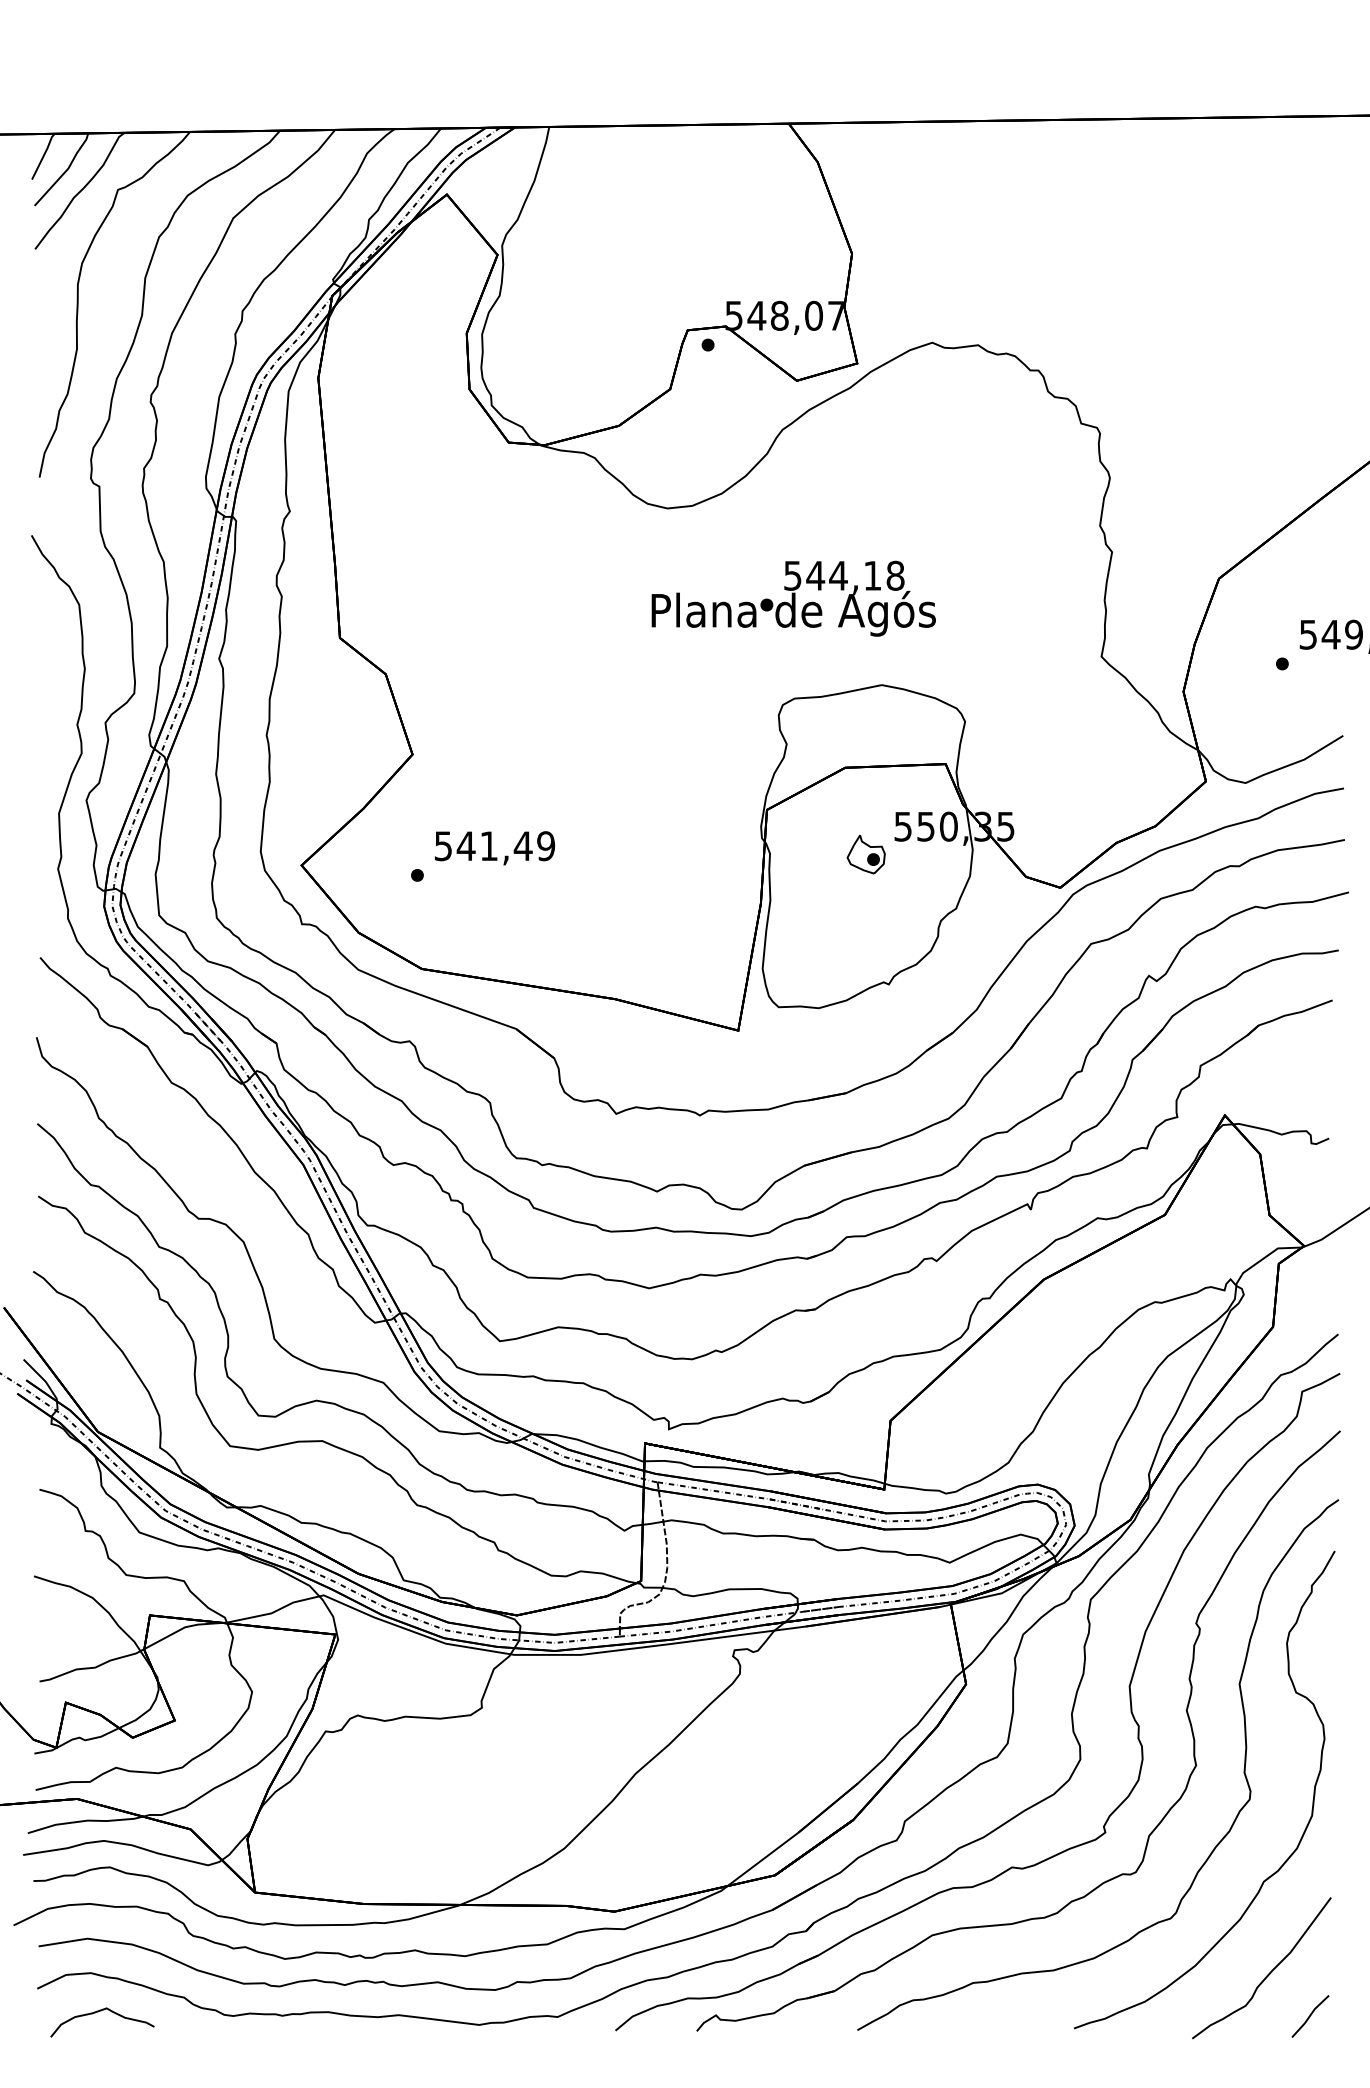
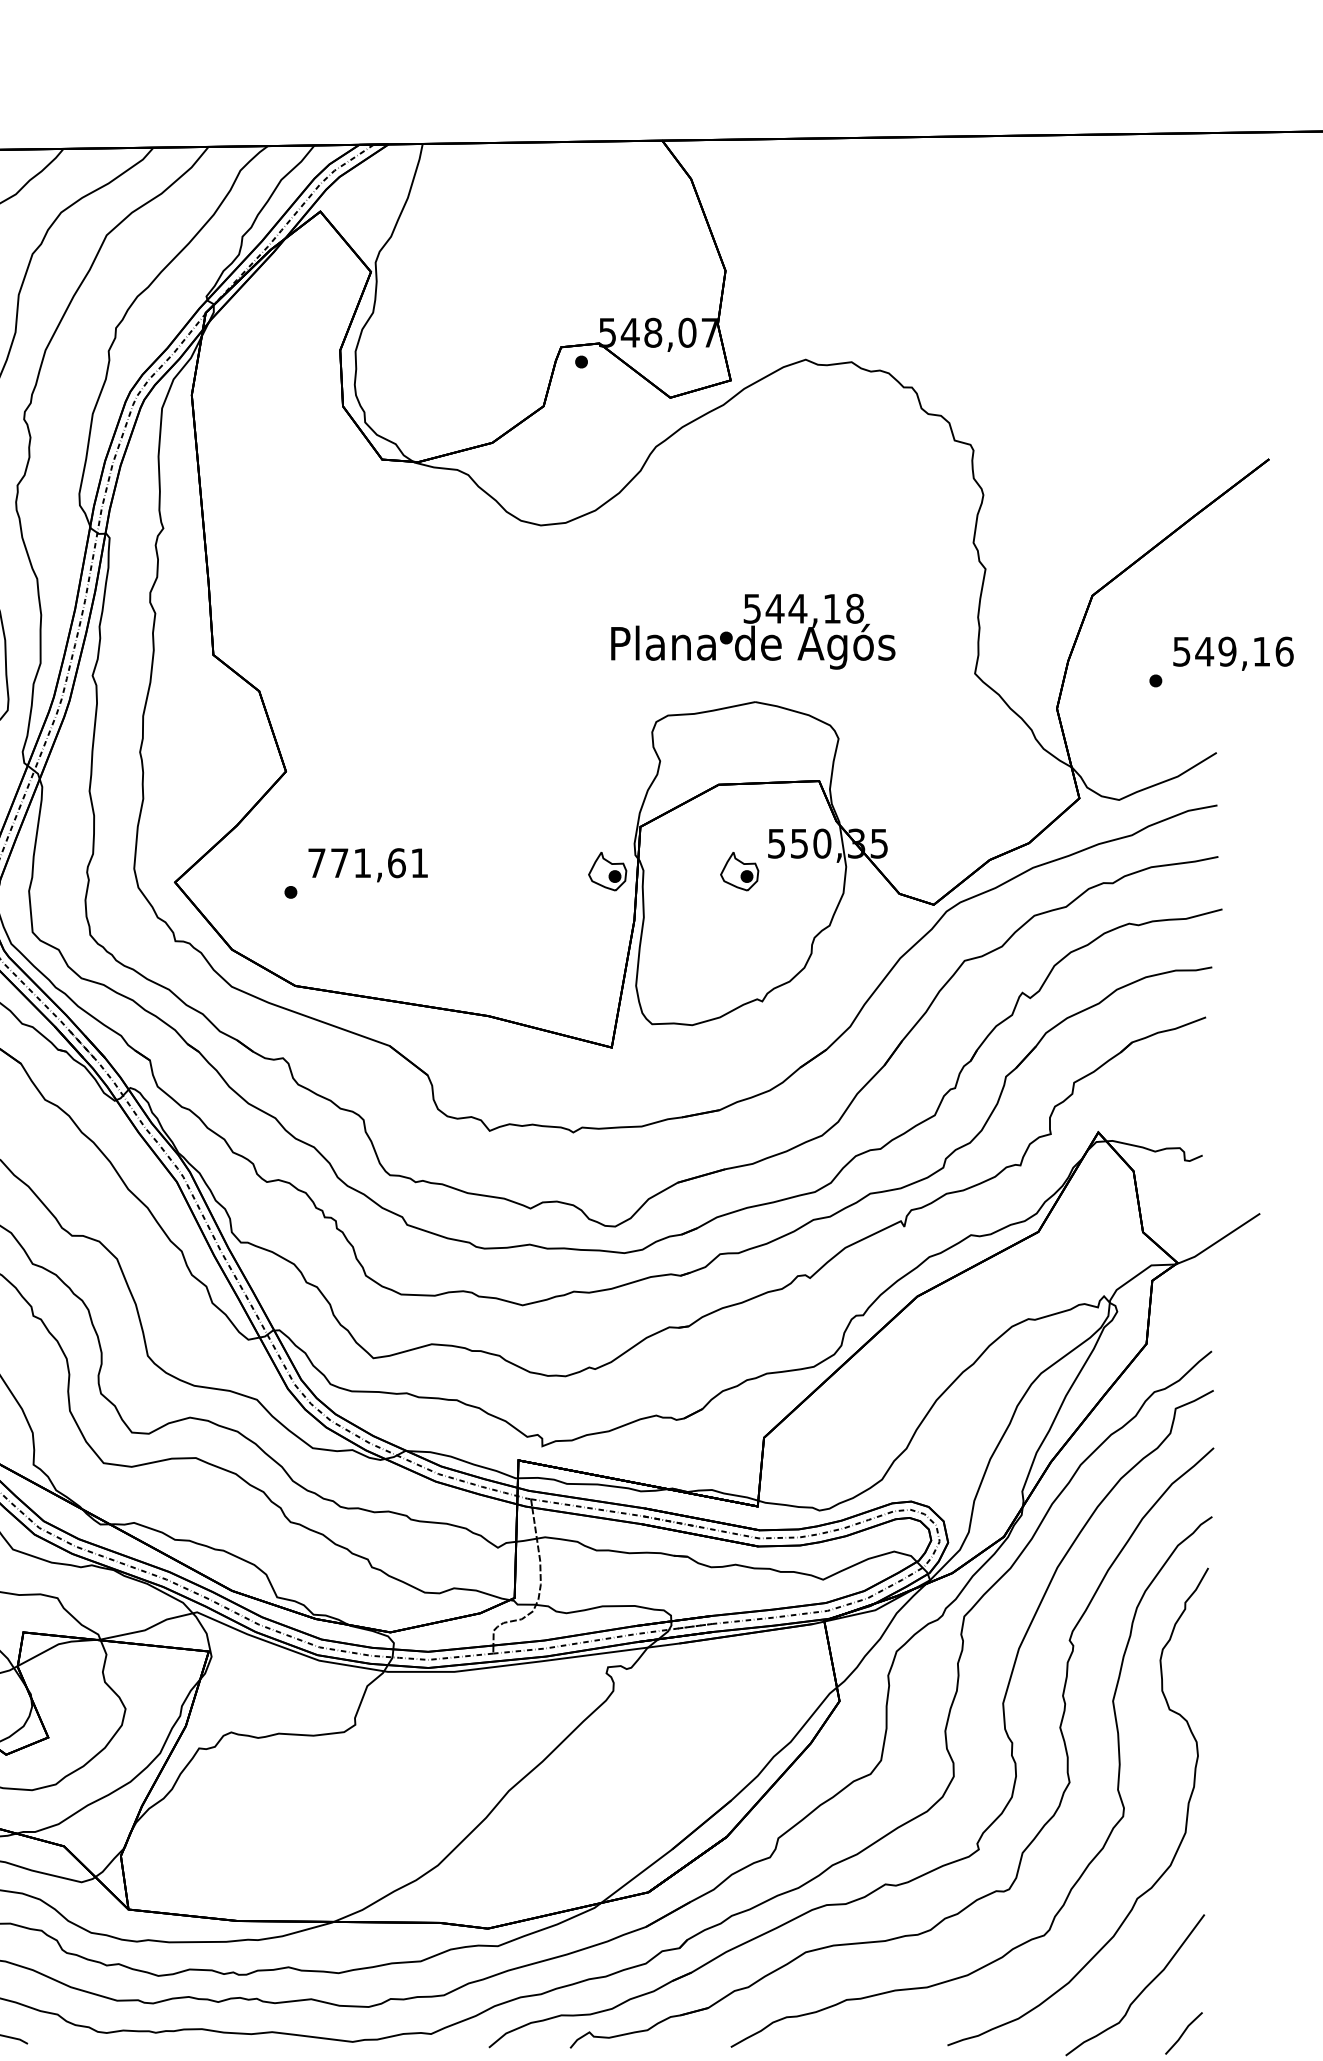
text: (793, 598) -> (752, 631), moved
text: (494, 846) -> (367, 863), 541,49 -> 771,61
part: (733, 854) -> (606, 871), added

